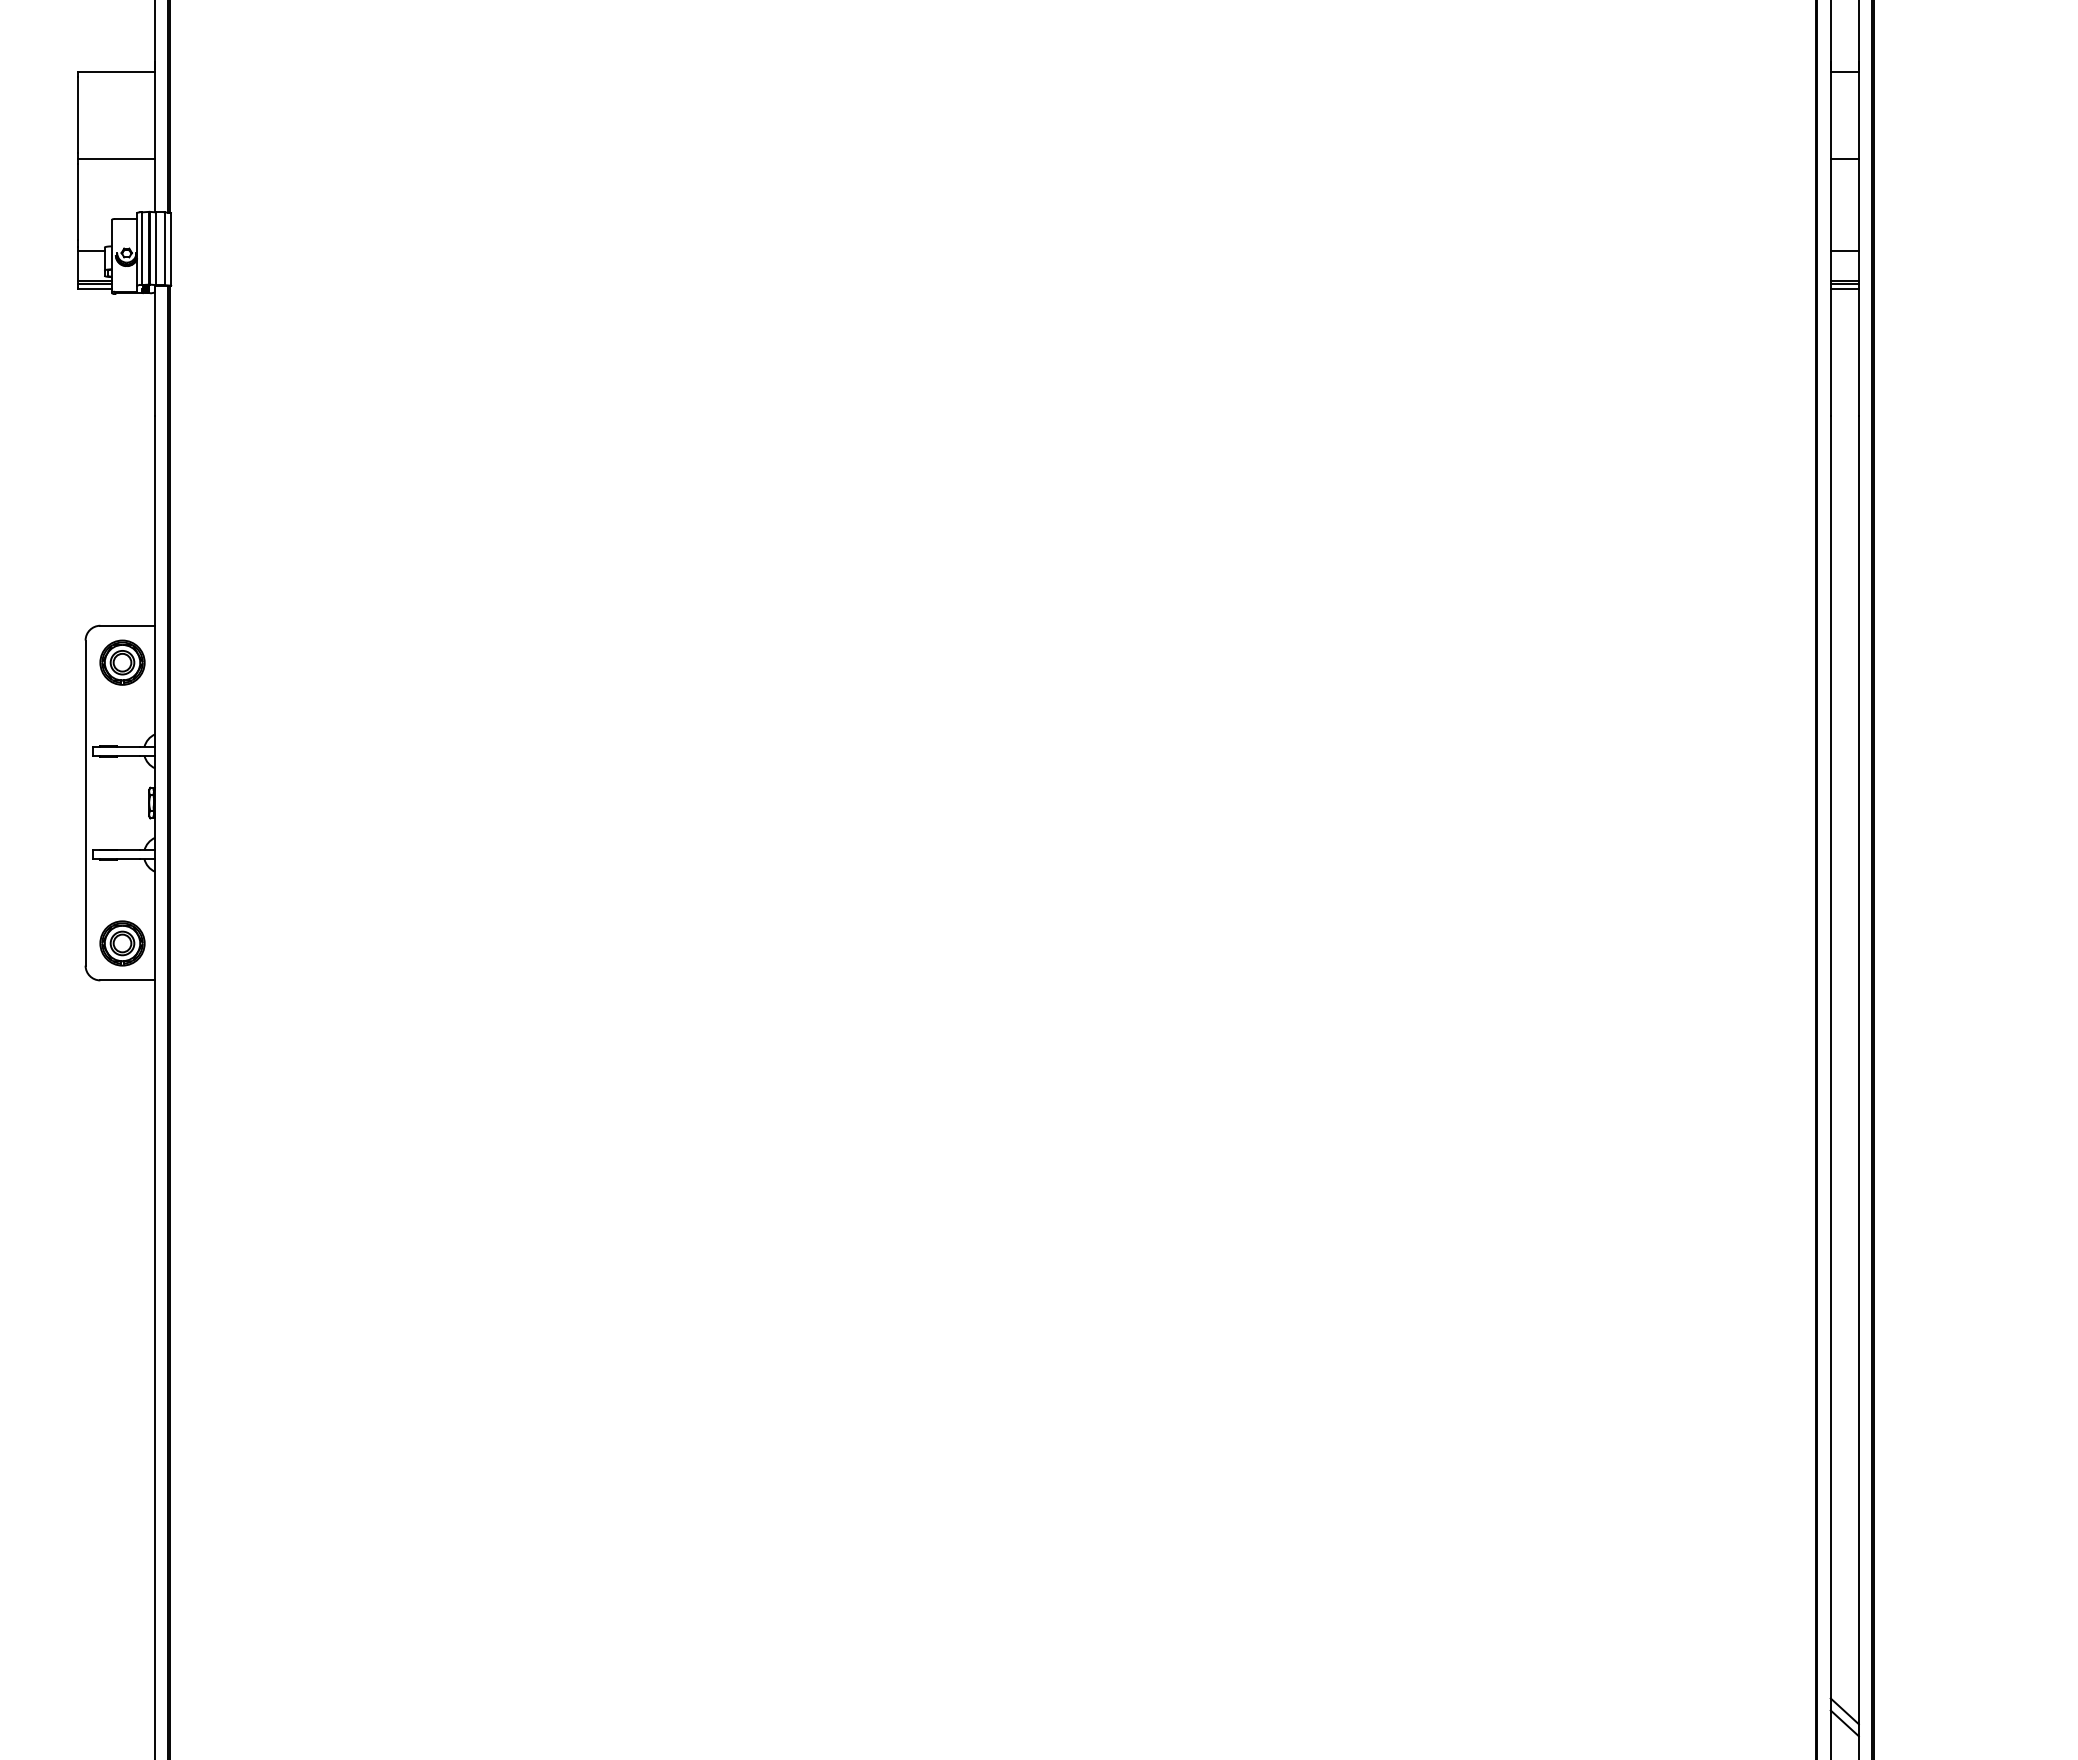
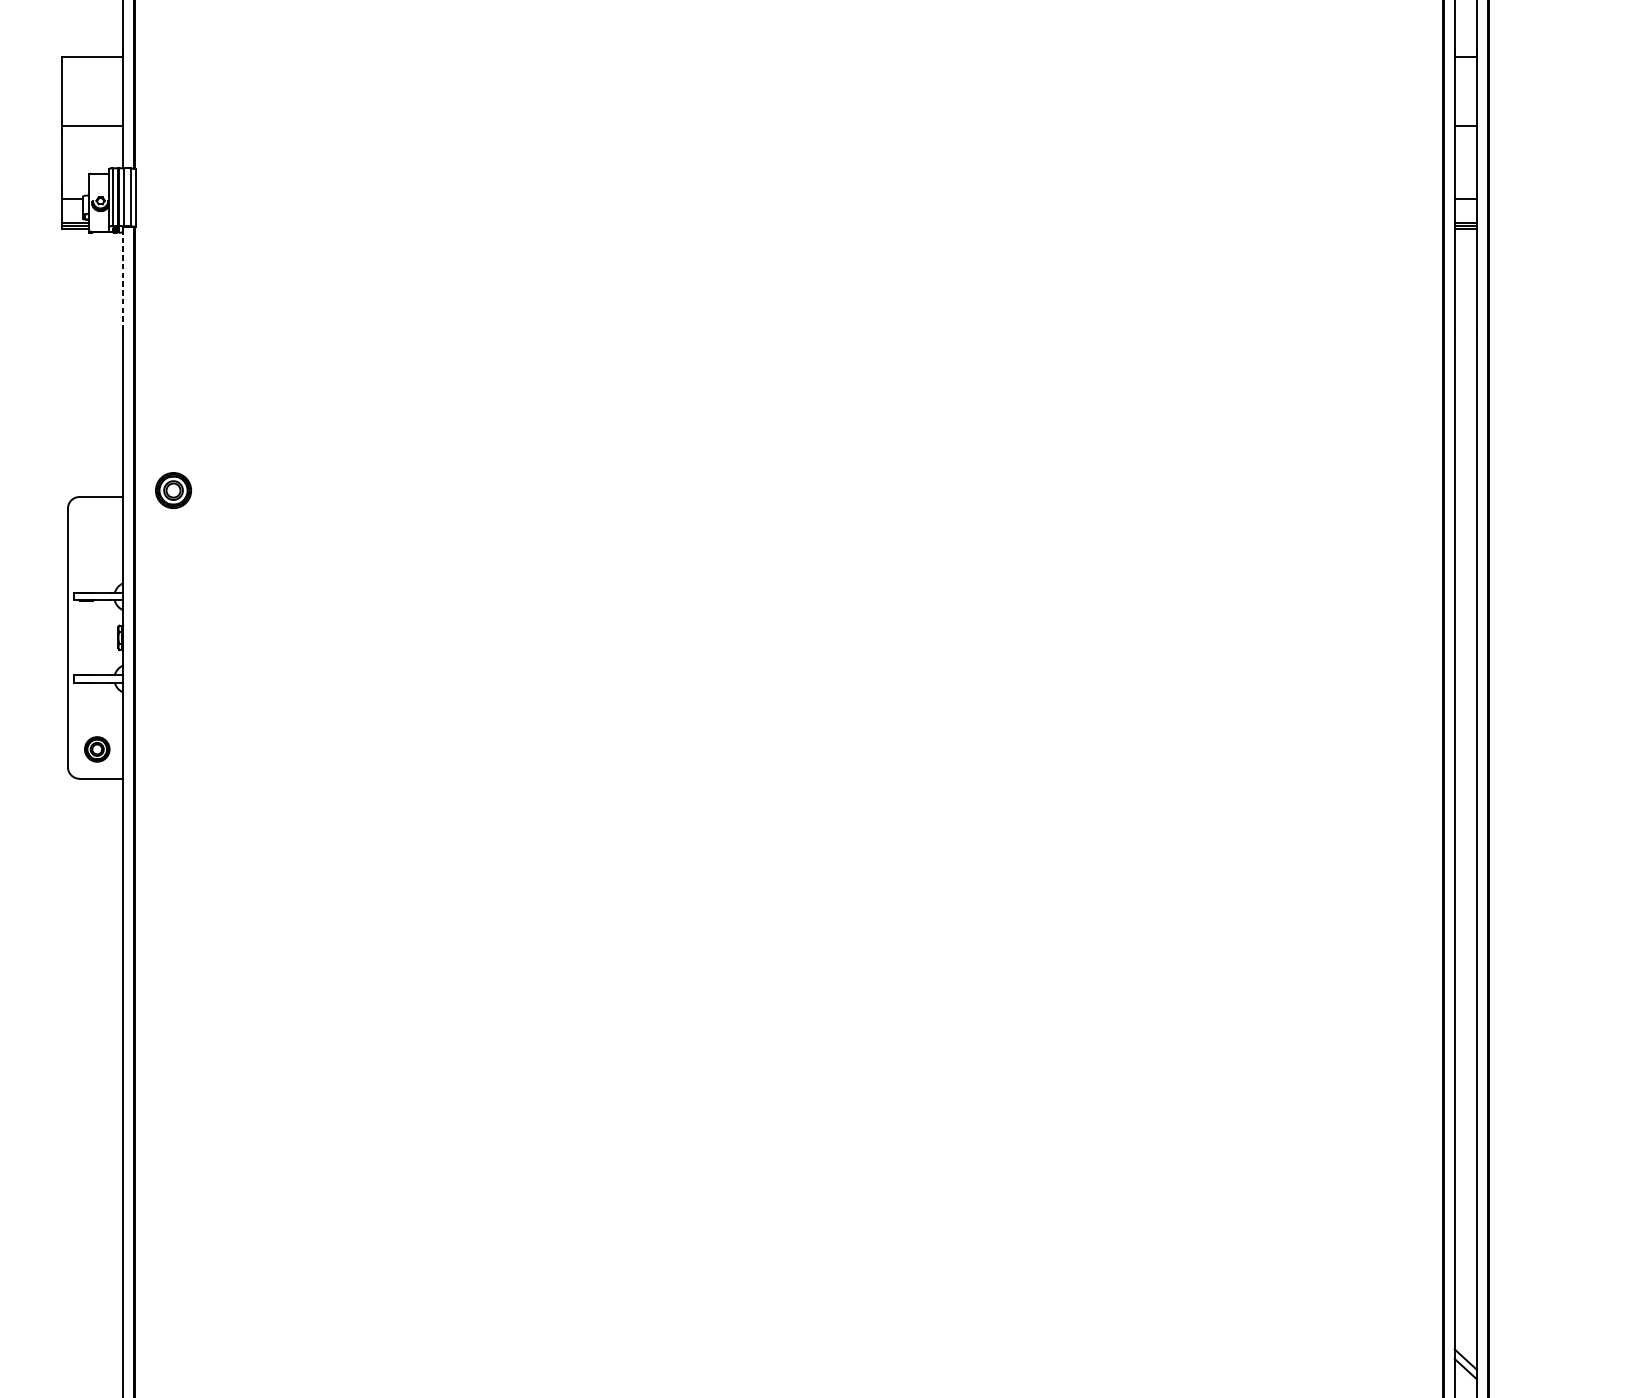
line: (155, 350) -> (123, 278), solid -> dashed
part: (122, 662) -> (173, 490), moved
part: (122, 943) -> (97, 749), size x0.7

